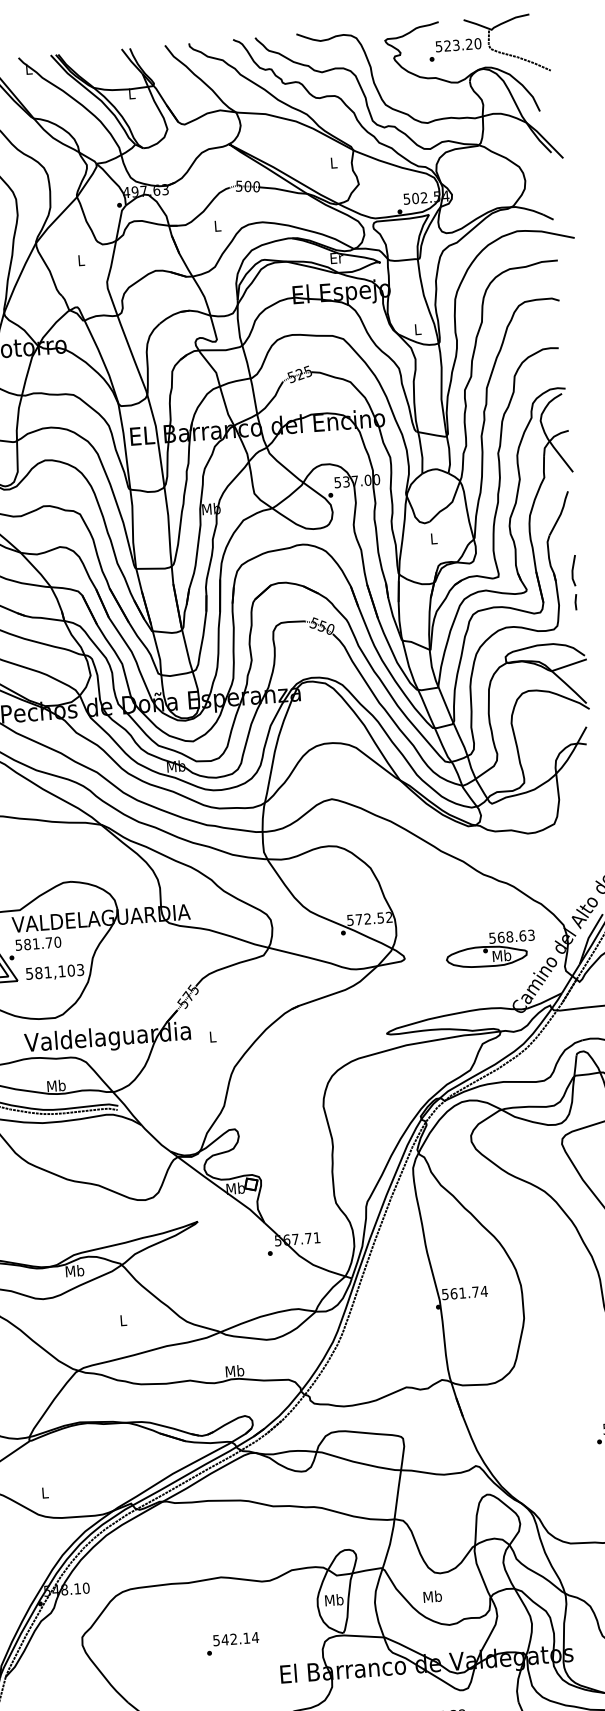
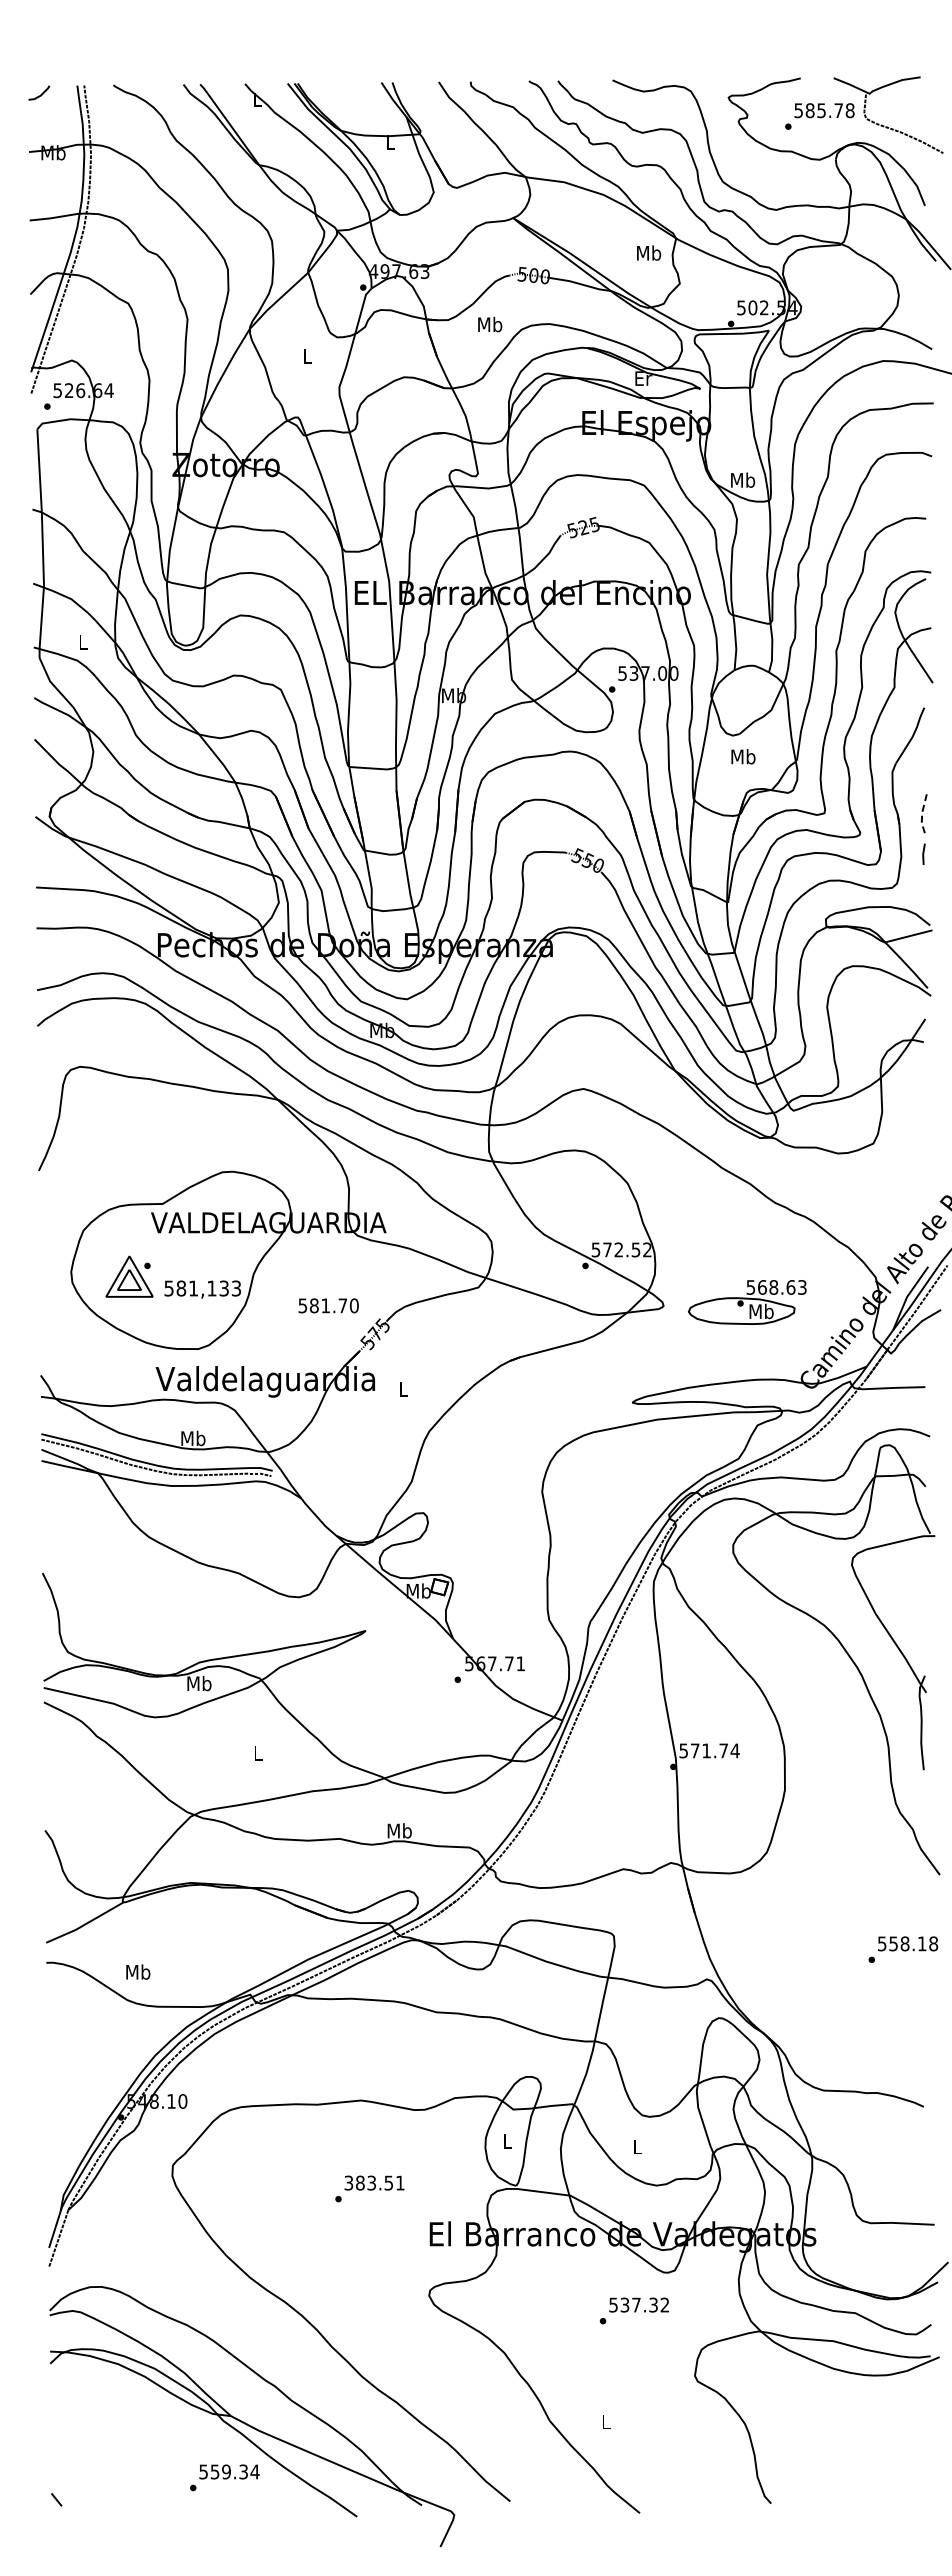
text: (462, 44) -> (829, 110), 523.20 -> 585.78
text: (334, 162) -> (649, 252), L -> Mb
text: (217, 225) -> (490, 324), L -> Mb
text: (418, 328) -> (743, 479), L -> Mb
text: (433, 538) -> (743, 756), L -> Mb
line: (572, 570) -> (922, 812), solid -> dashed
text: (38, 943) -> (328, 1305), moved
part: (490, 949) -> (747, 1302), moved
text: (71, 970) -> (224, 1288), 581,103 -> 581,133
text: (453, 1293) -> (694, 1750), 561.74 -> 571.74
text: (45, 1492) -> (138, 1971), L -> Mb
text: (432, 1596) -> (637, 2146), Mb -> L
text: (334, 1600) -> (507, 2141), Mb -> L
text: (236, 1638) -> (375, 2182), 542.14 -> 383.51

